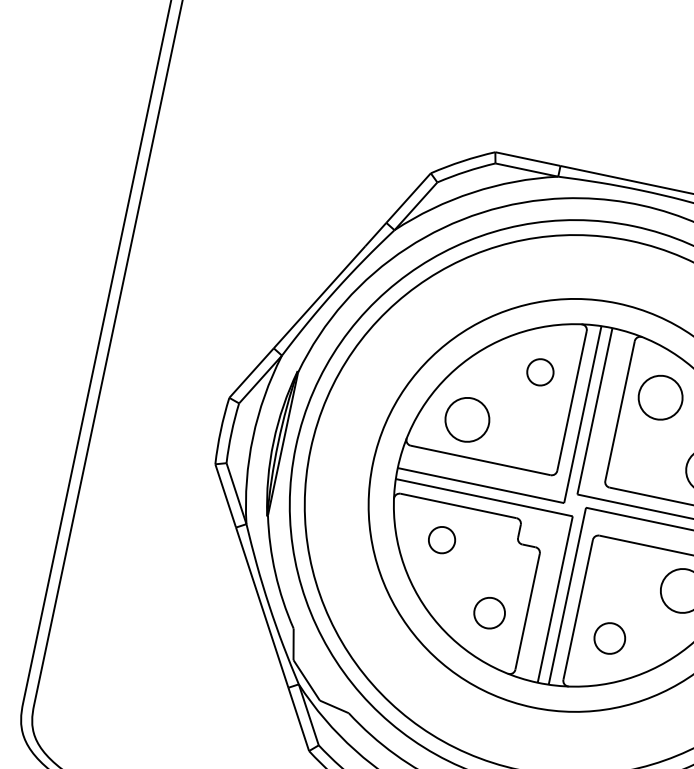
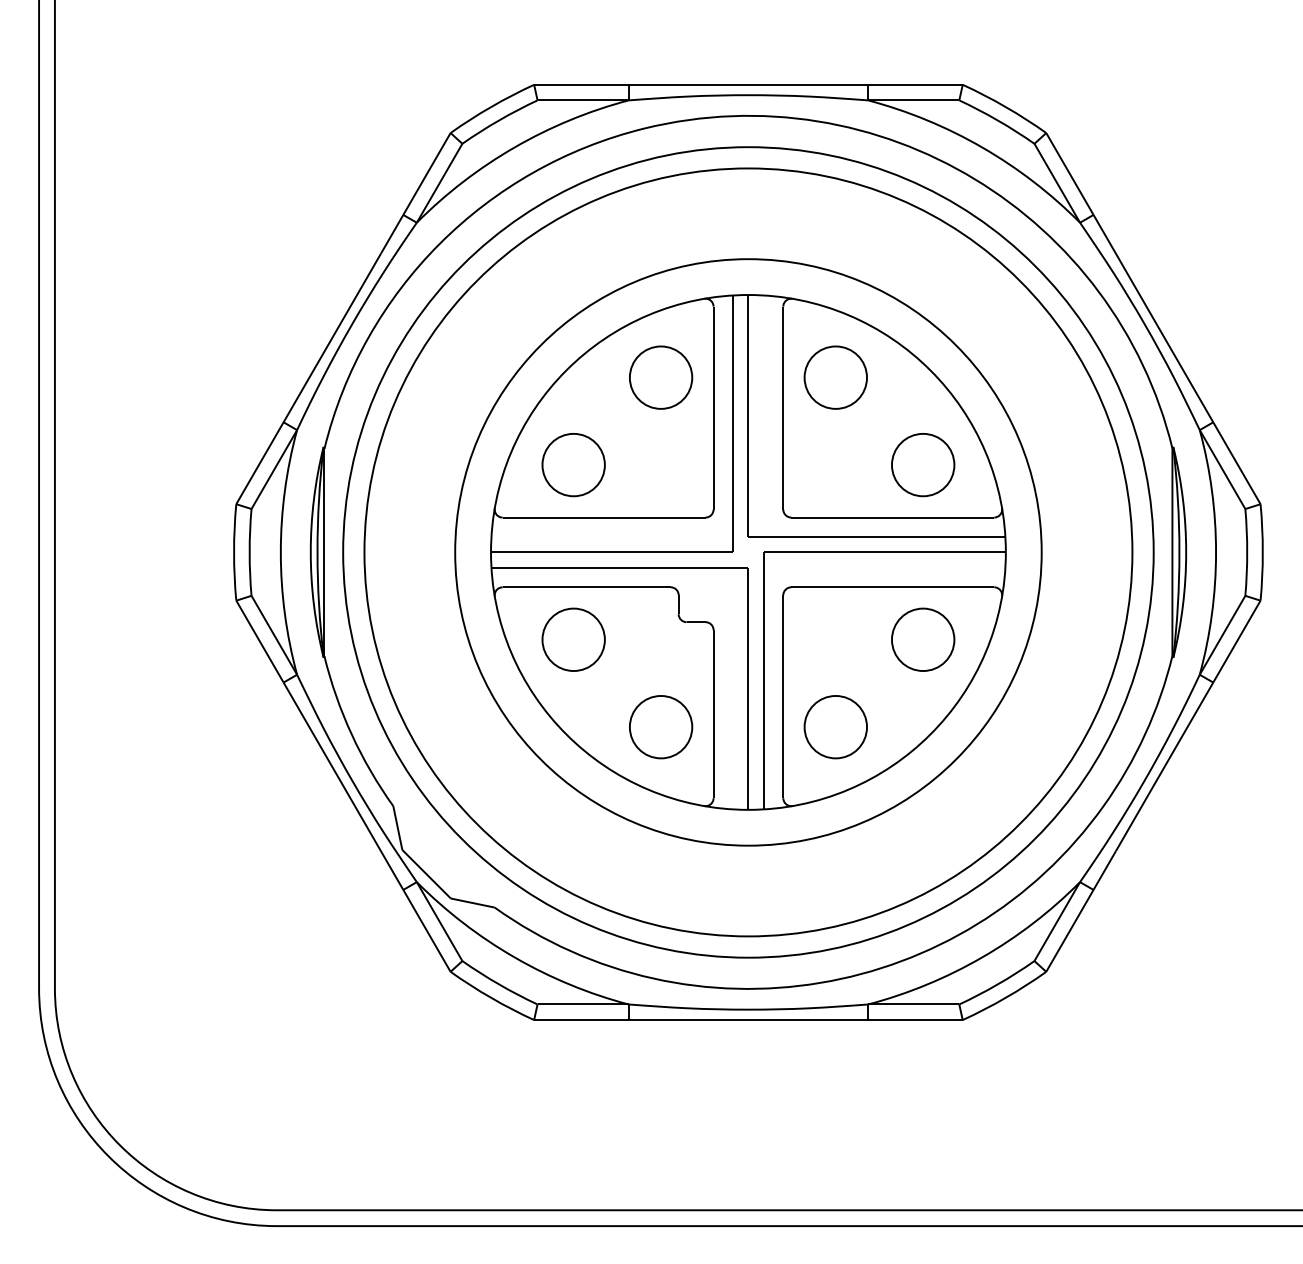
part: (540, 372) -> (661, 377), size x1.67
part: (441, 539) -> (573, 639), size x1.67
part: (489, 613) -> (661, 727), size x1.43
part: (609, 638) -> (835, 727), size x1.43

